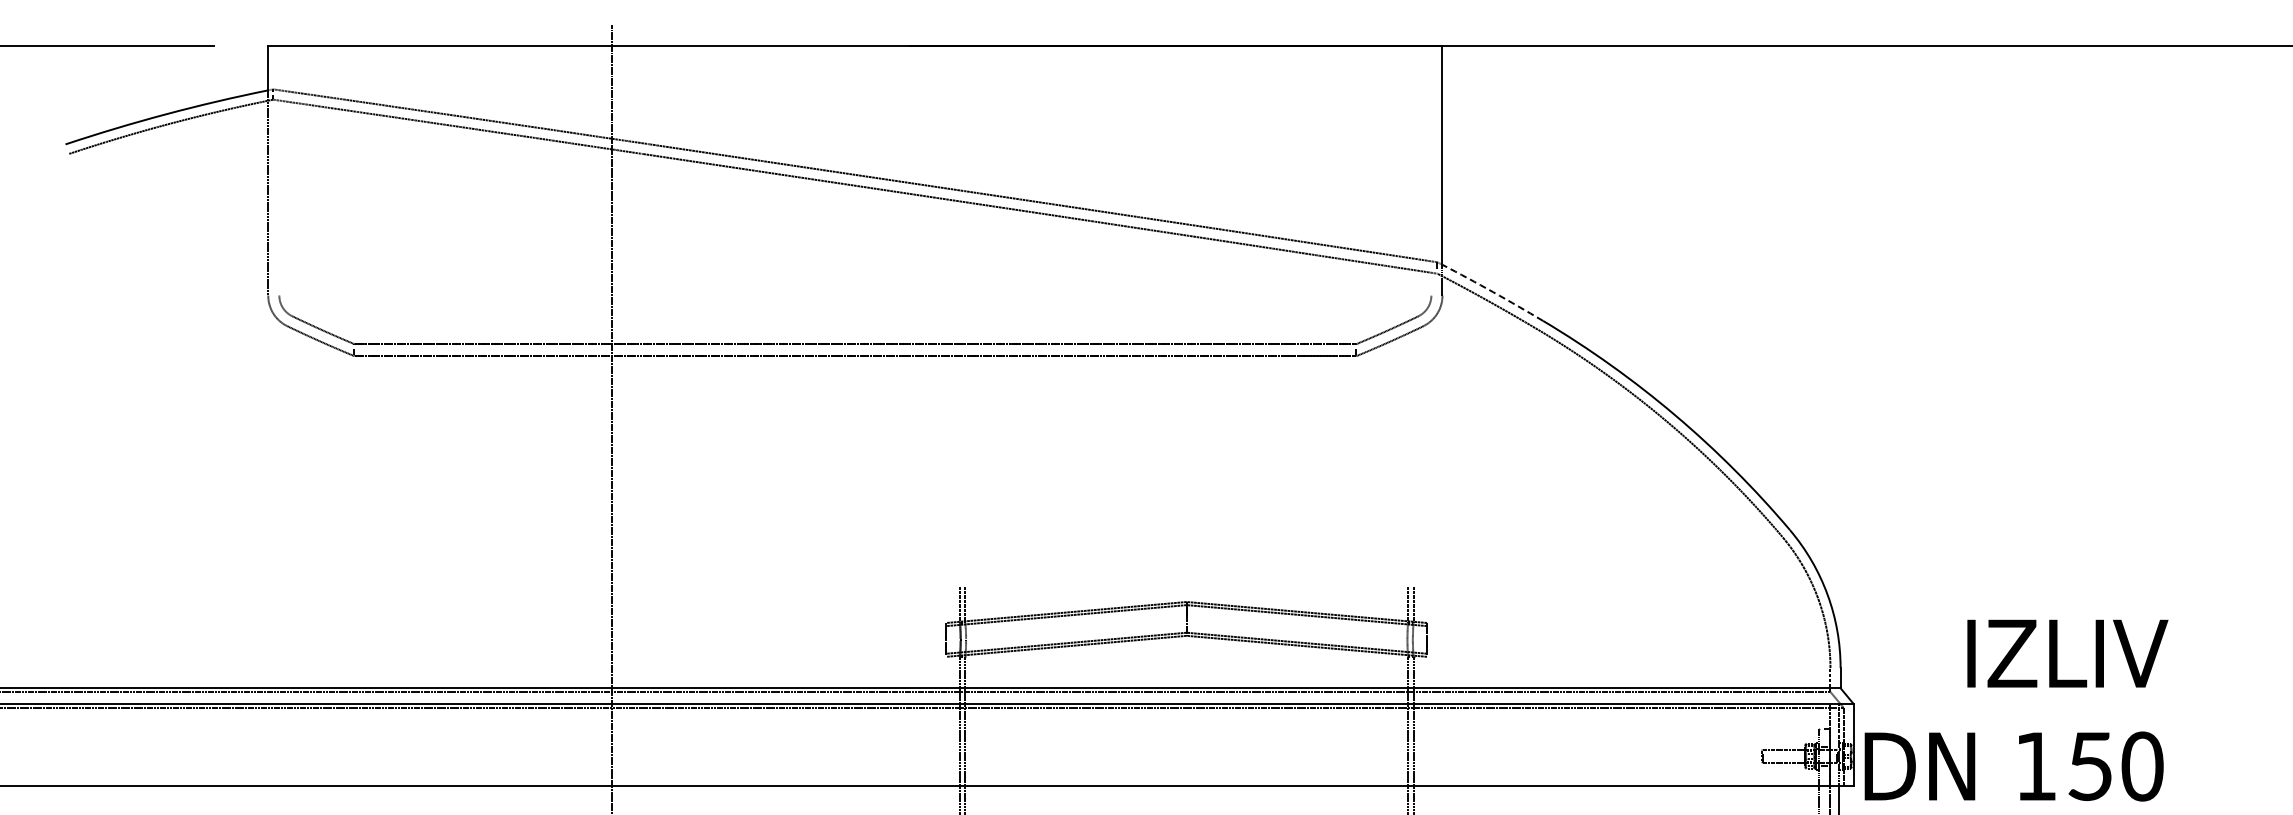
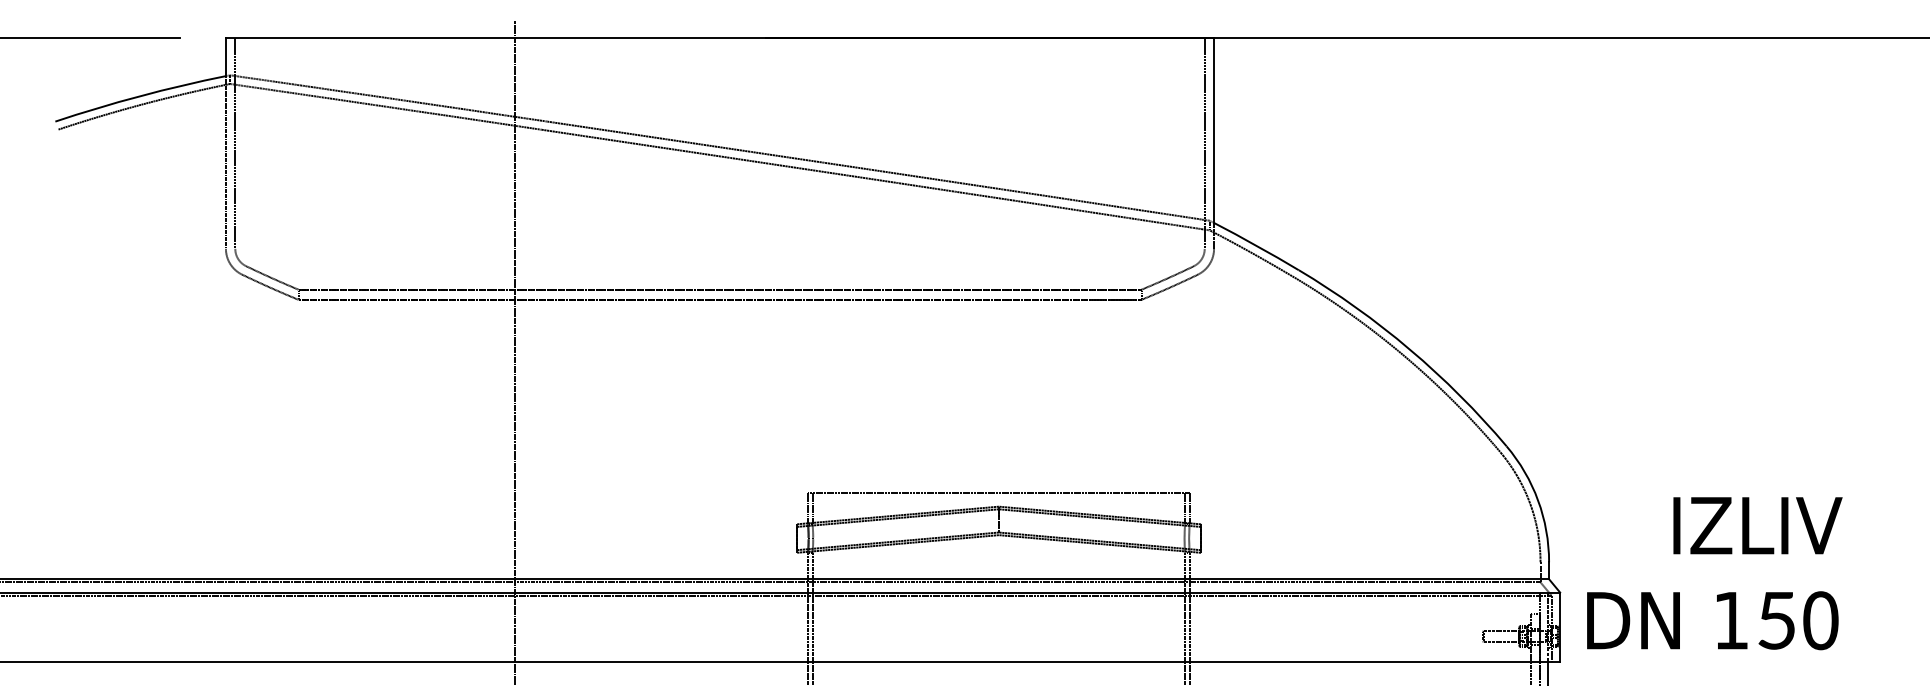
line: (279, 170) -> (235, 143), added
line: (1431, 170) -> (1204, 143), added
arc: (1493, 292) -> (1257, 246), dashed -> solid
line: (1186, 585) -> (998, 492), added
text: (2016, 710) -> (1714, 573), moved

